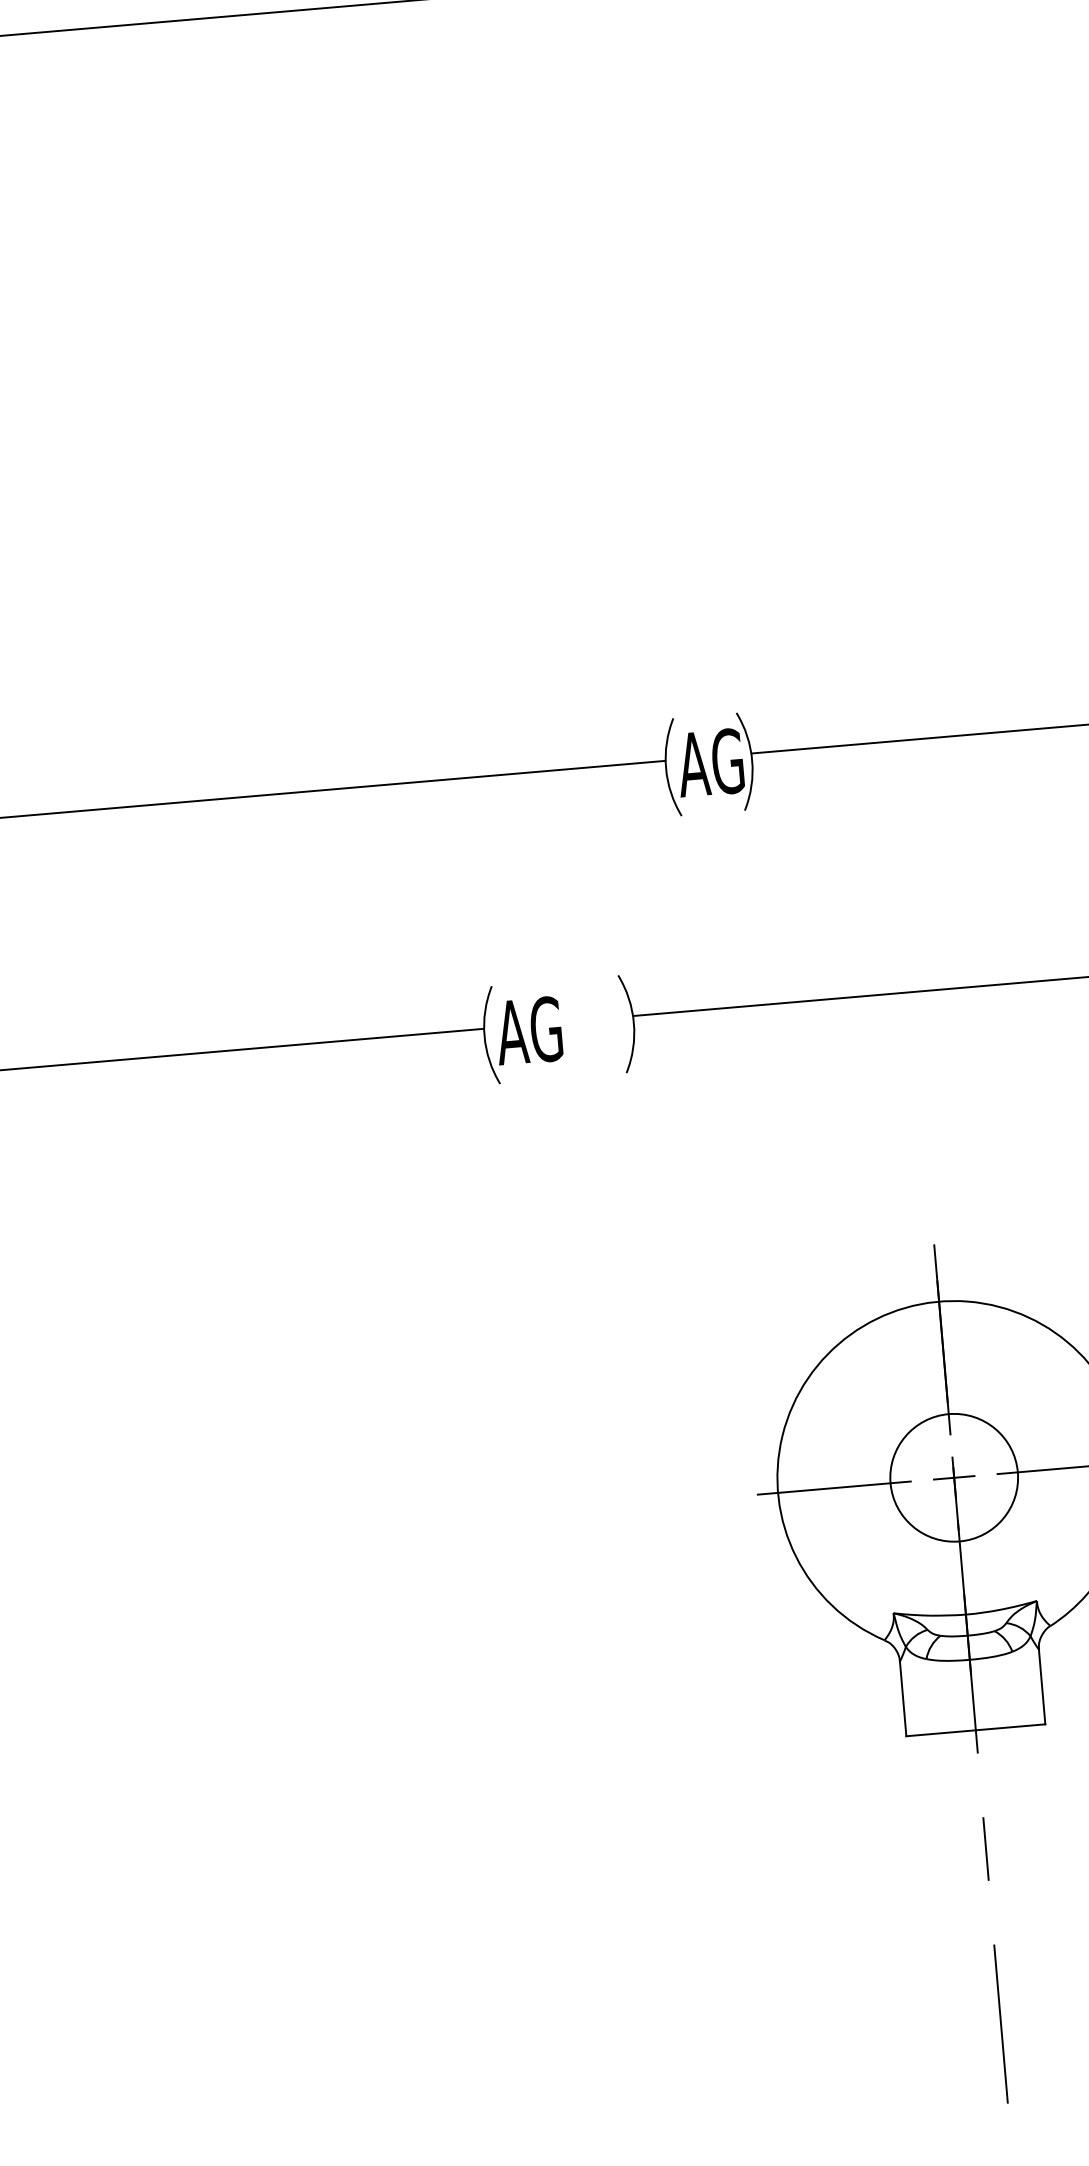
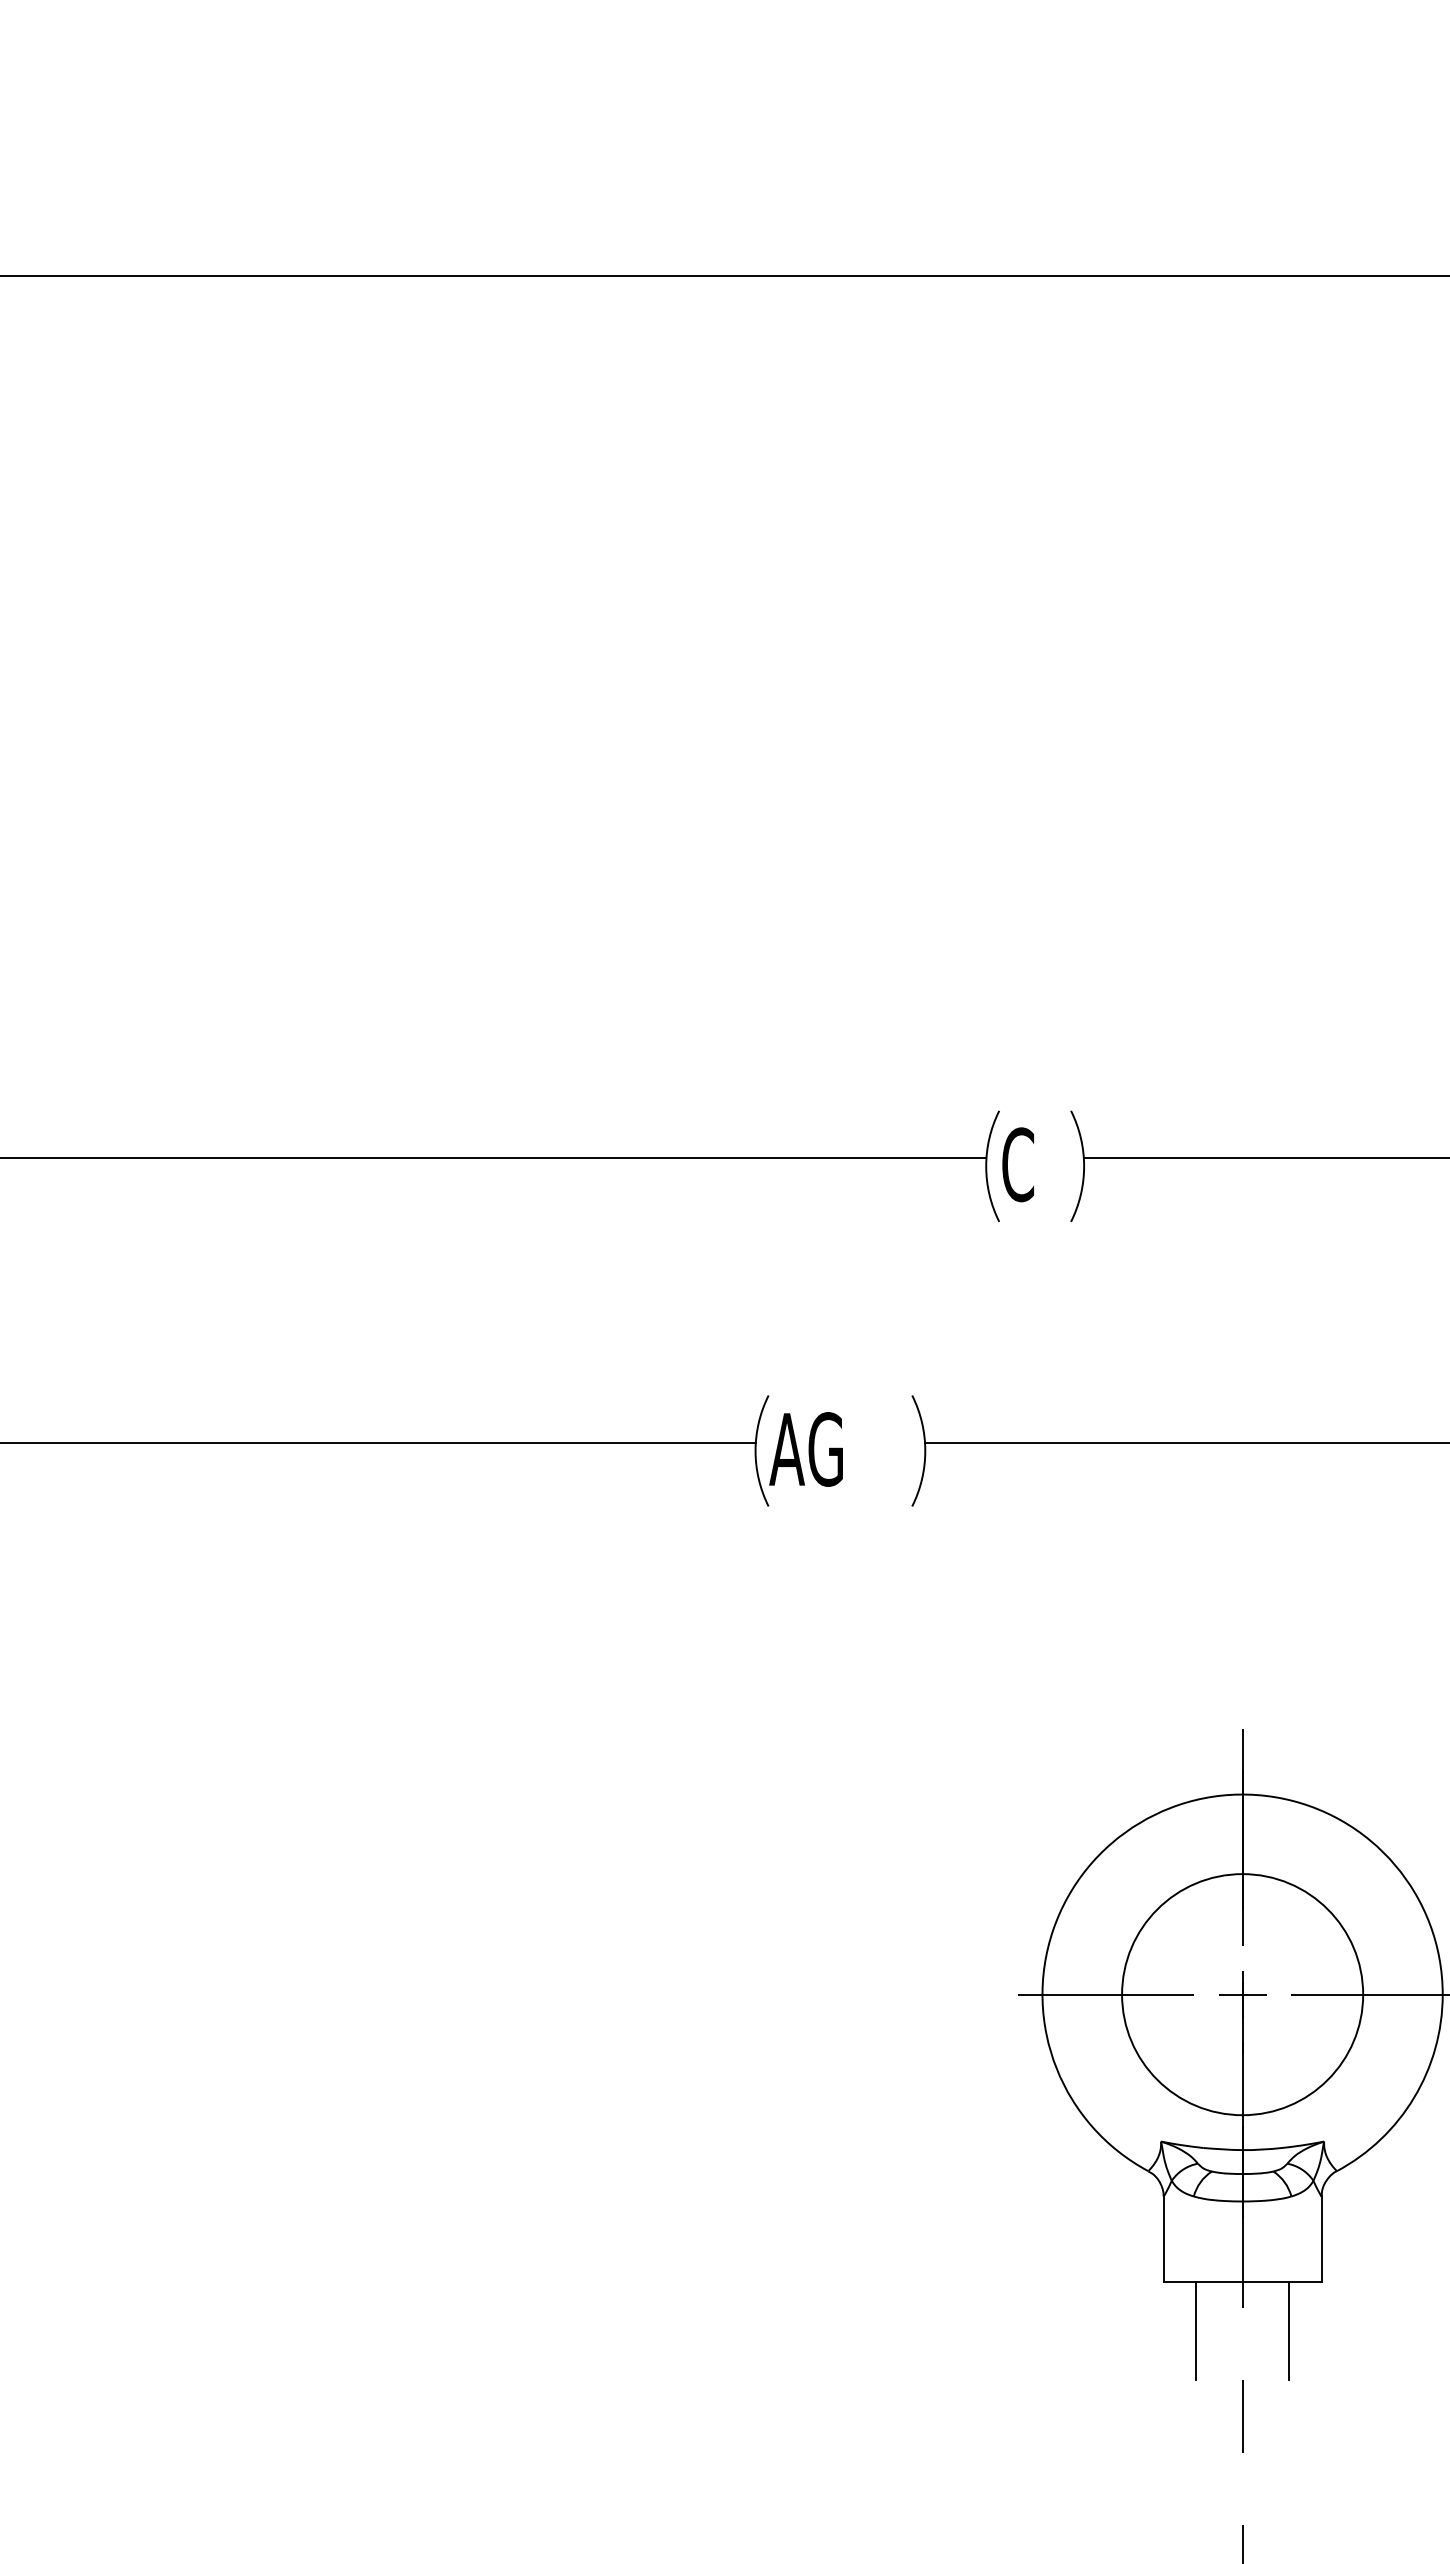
text: (710, 762) -> (1036, 1164), AG -> C
circle: (954, 1477) -> (1242, 1994), size x1.67
line: (1020, 1769) -> (1289, 2330), added
line: (938, 1776) -> (1195, 2330), added

